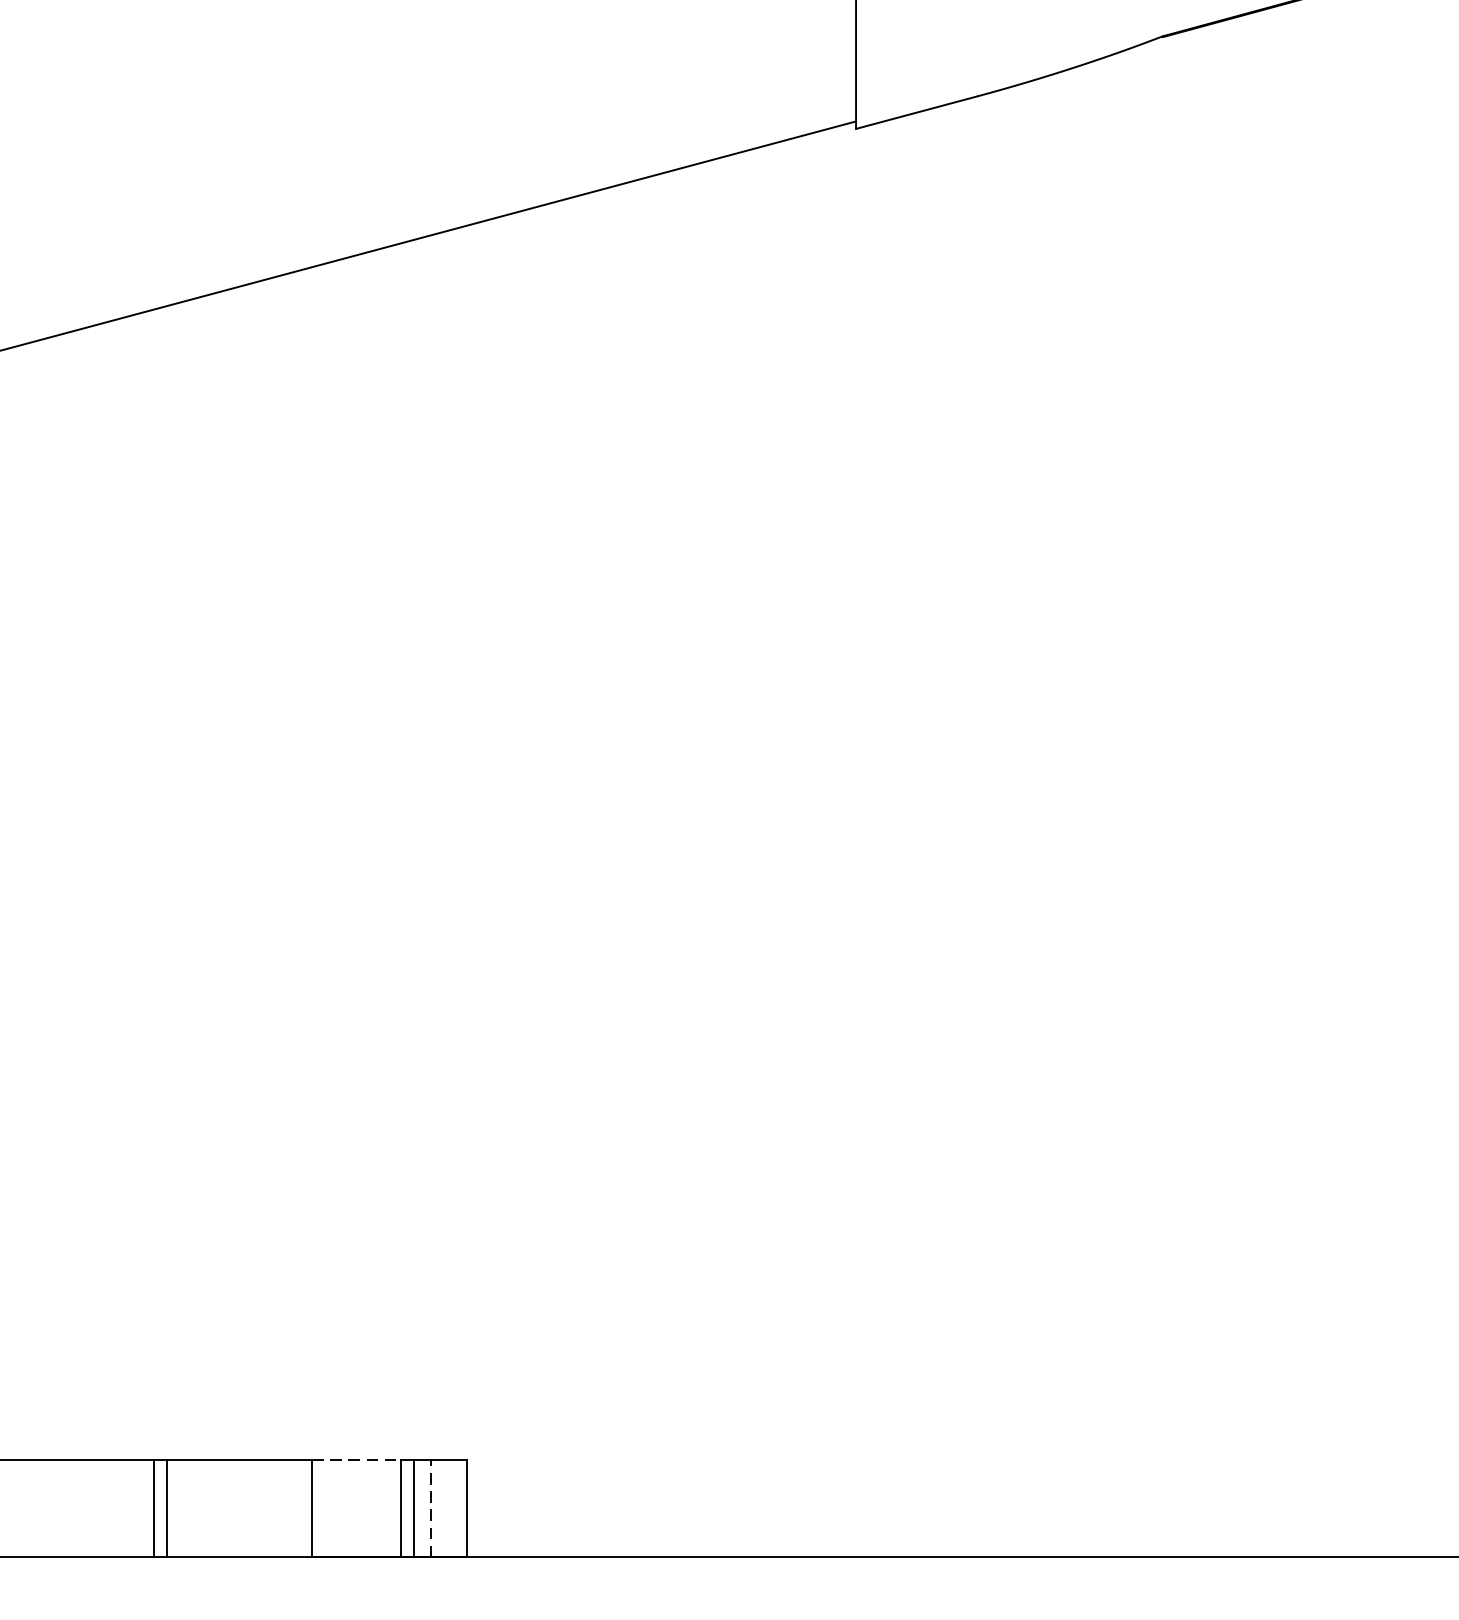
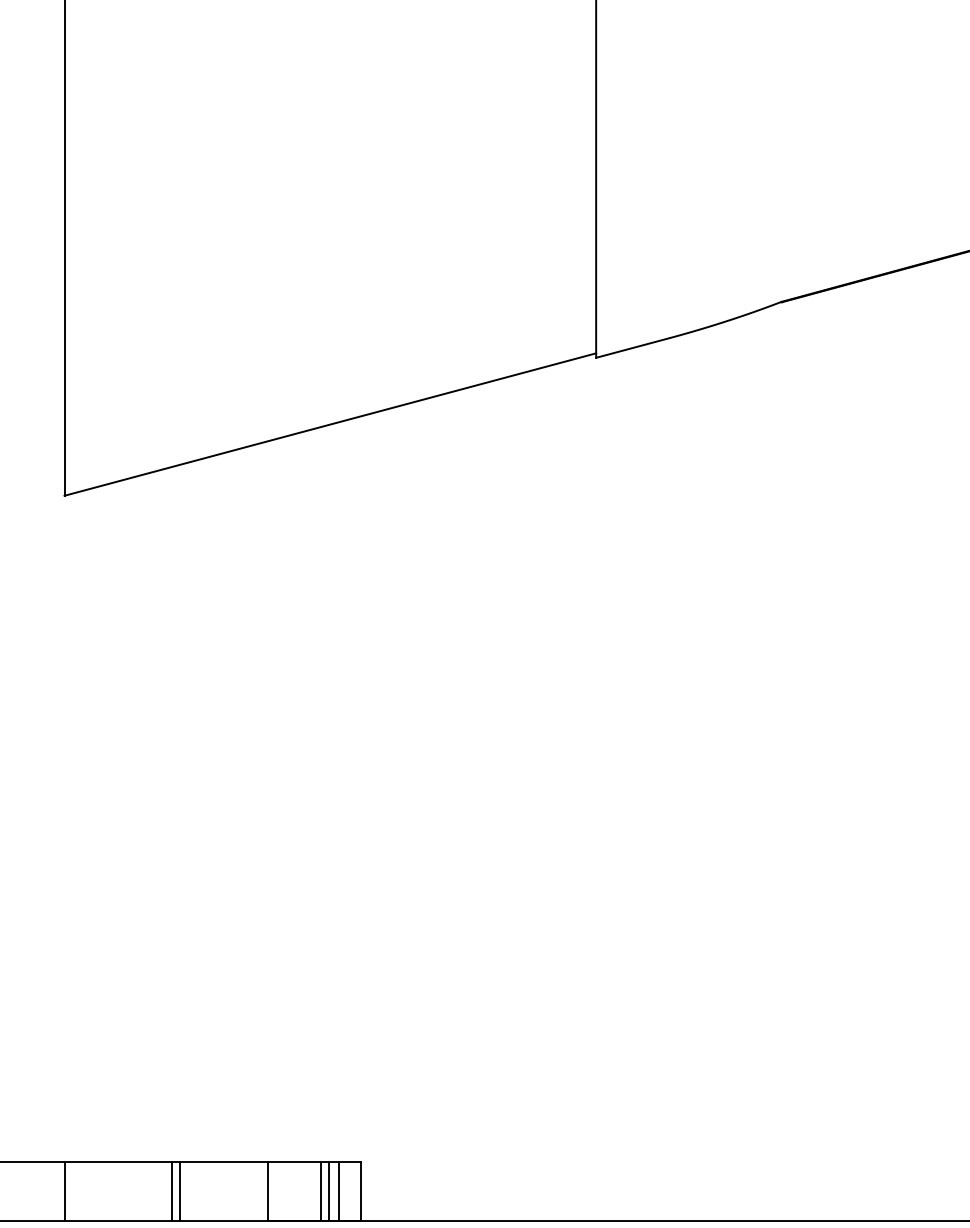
line: (356, 1460) -> (294, 1162), dashed -> solid
line: (431, 1507) -> (339, 1190), dashed -> solid

